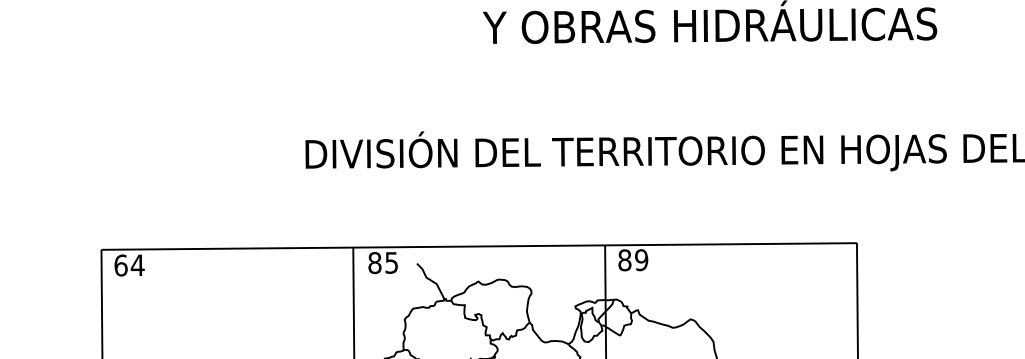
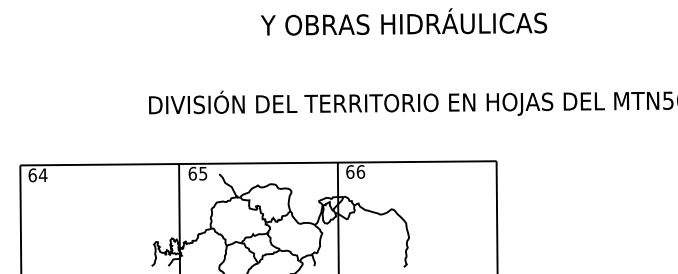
text: (633, 259) -> (355, 171), 89 -> 66
text: (374, 262) -> (192, 173), 85 -> 65

